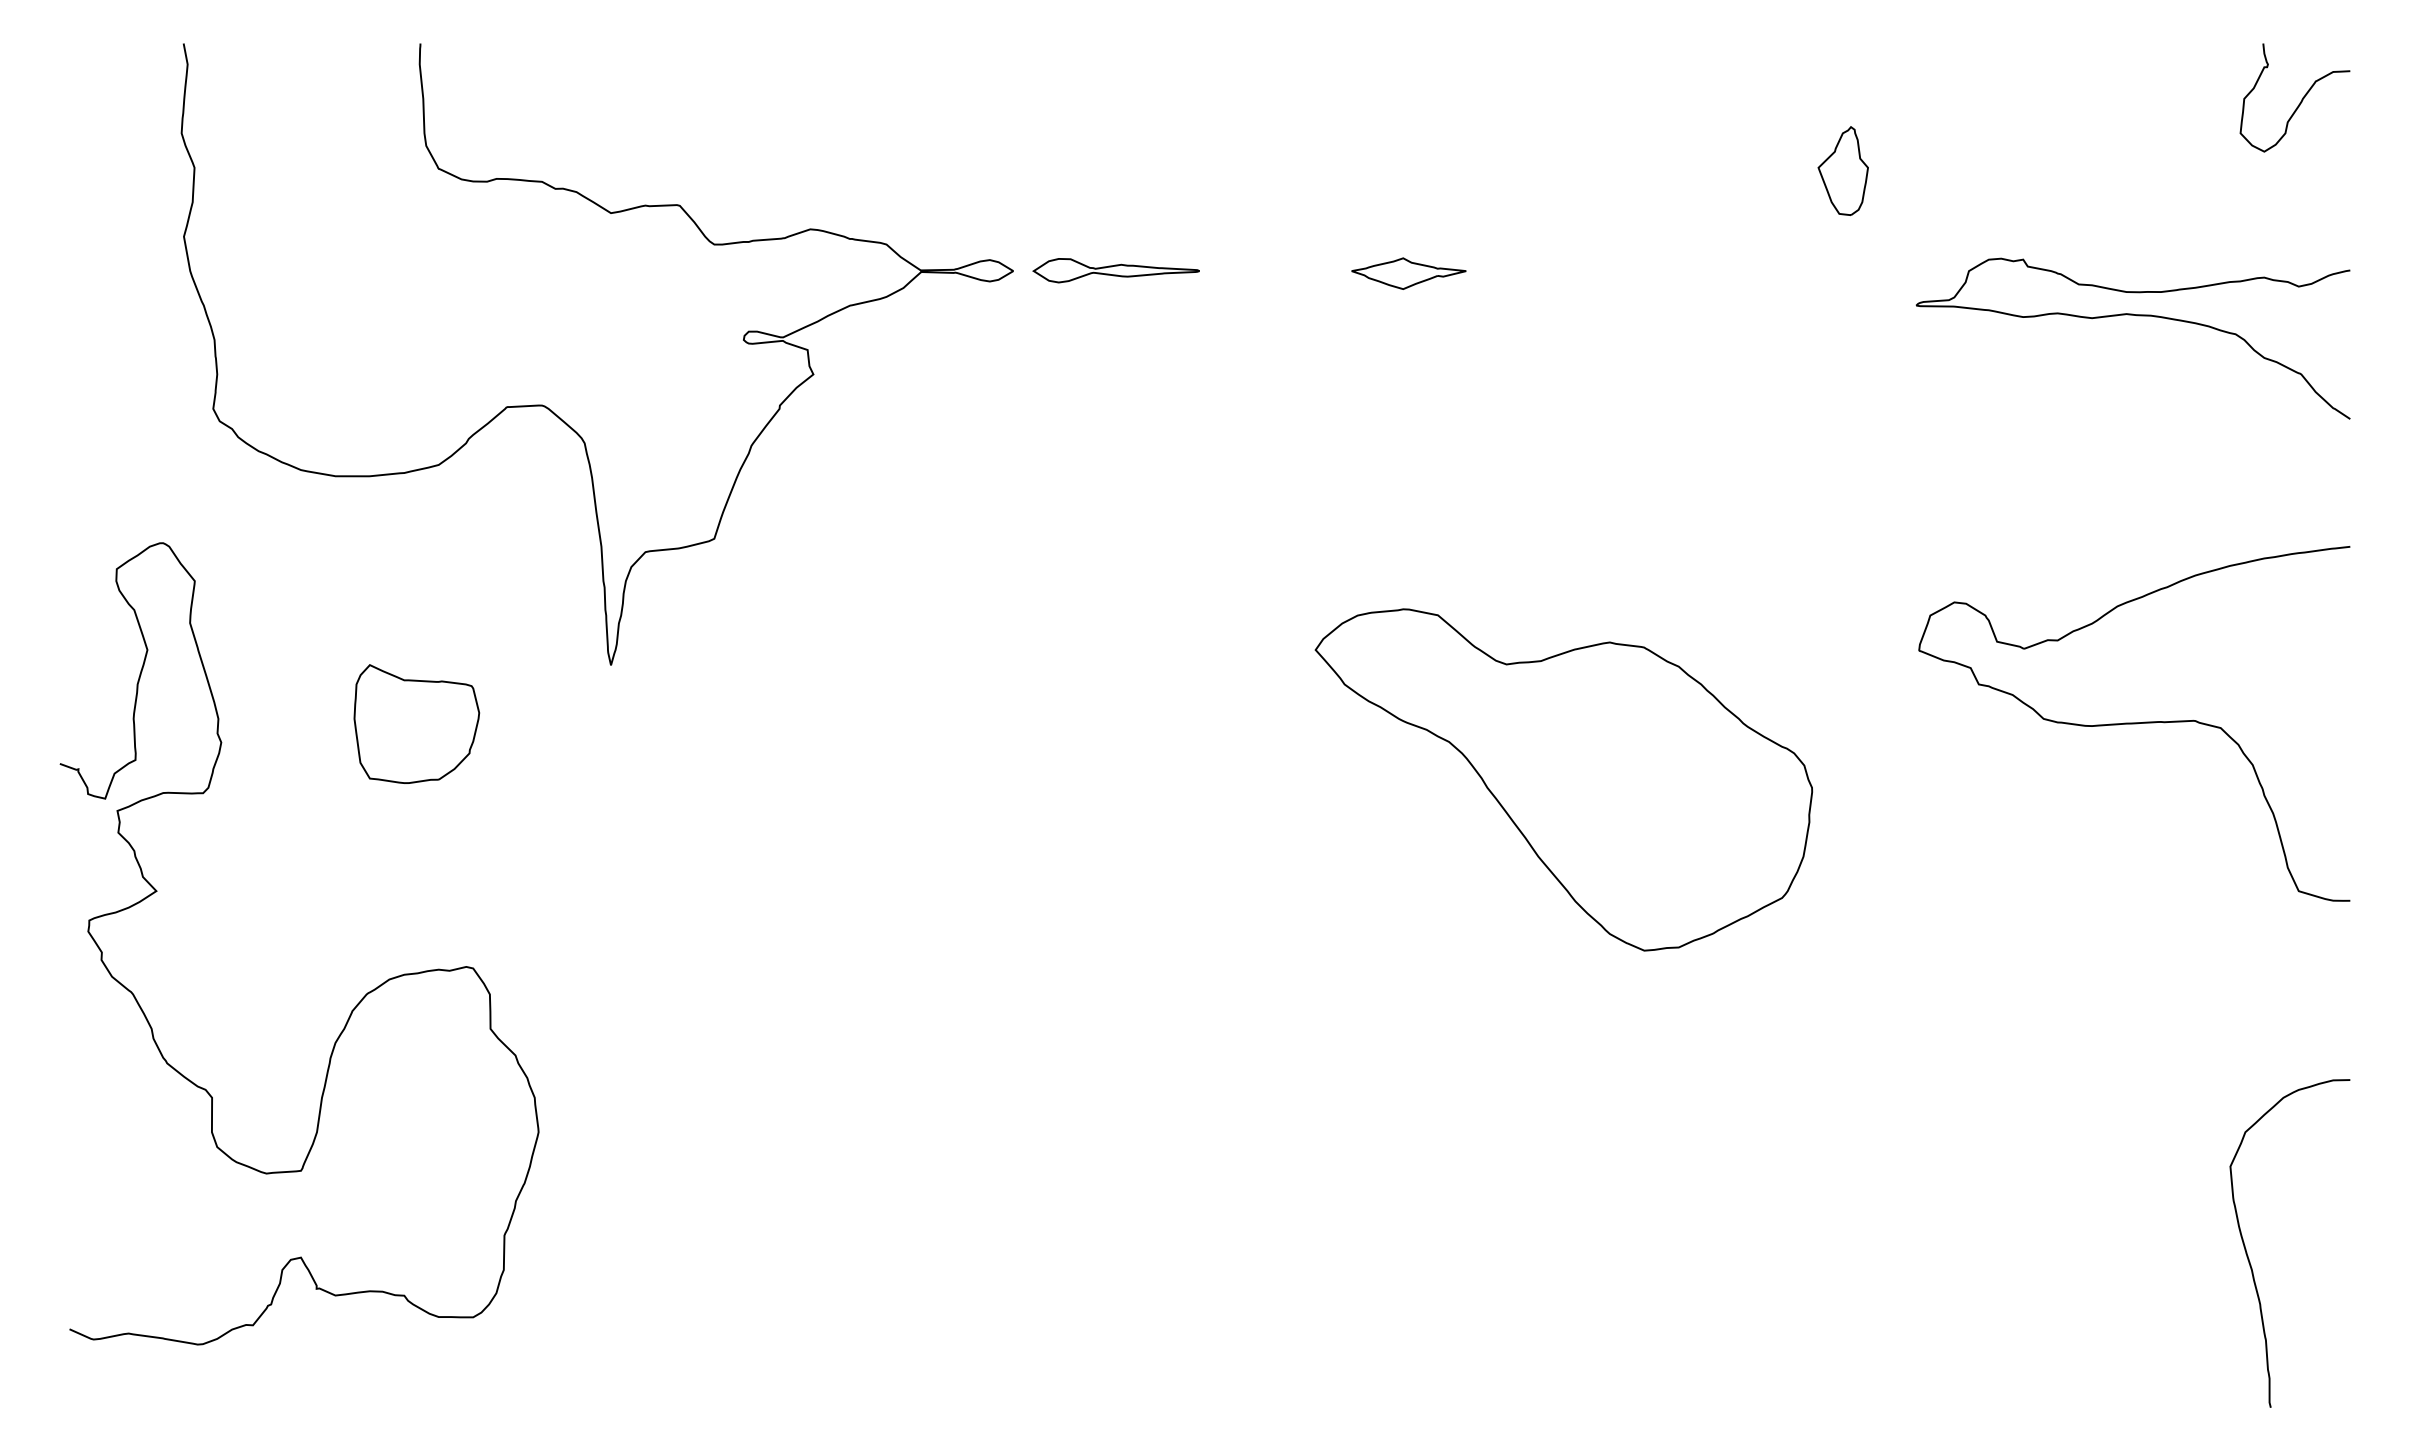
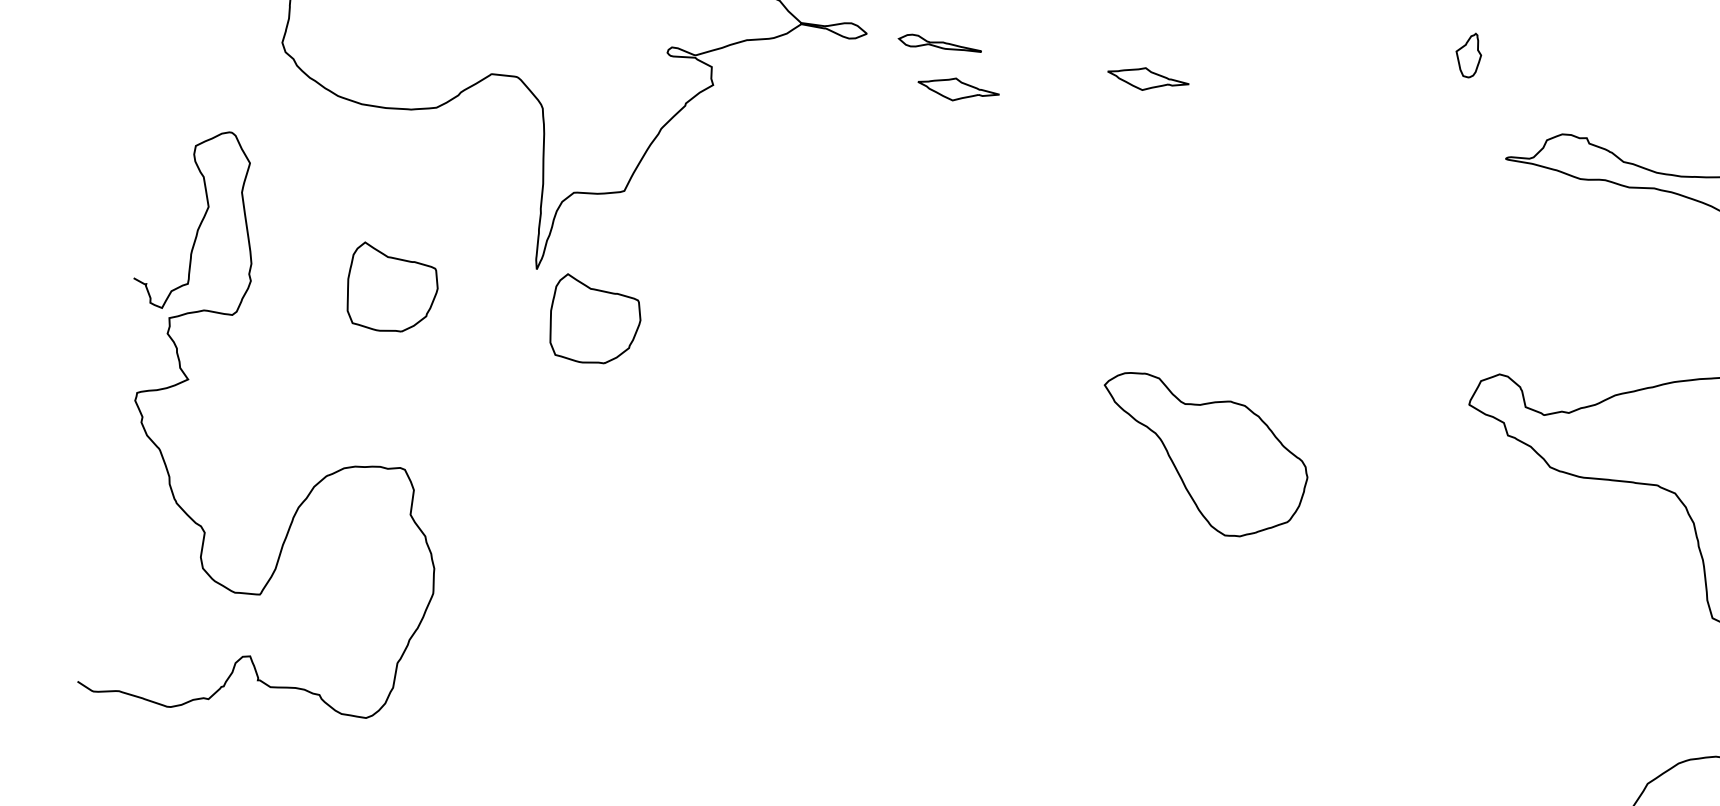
part: (1842, 170) -> (1468, 54), size x0.7
part: (1115, 270) -> (939, 44), size x0.7
part: (1150, 328) -> (958, 89), added
part: (701, 723) -> (594, 320), added
part: (1563, 779) -> (1201, 456), size x0.6

